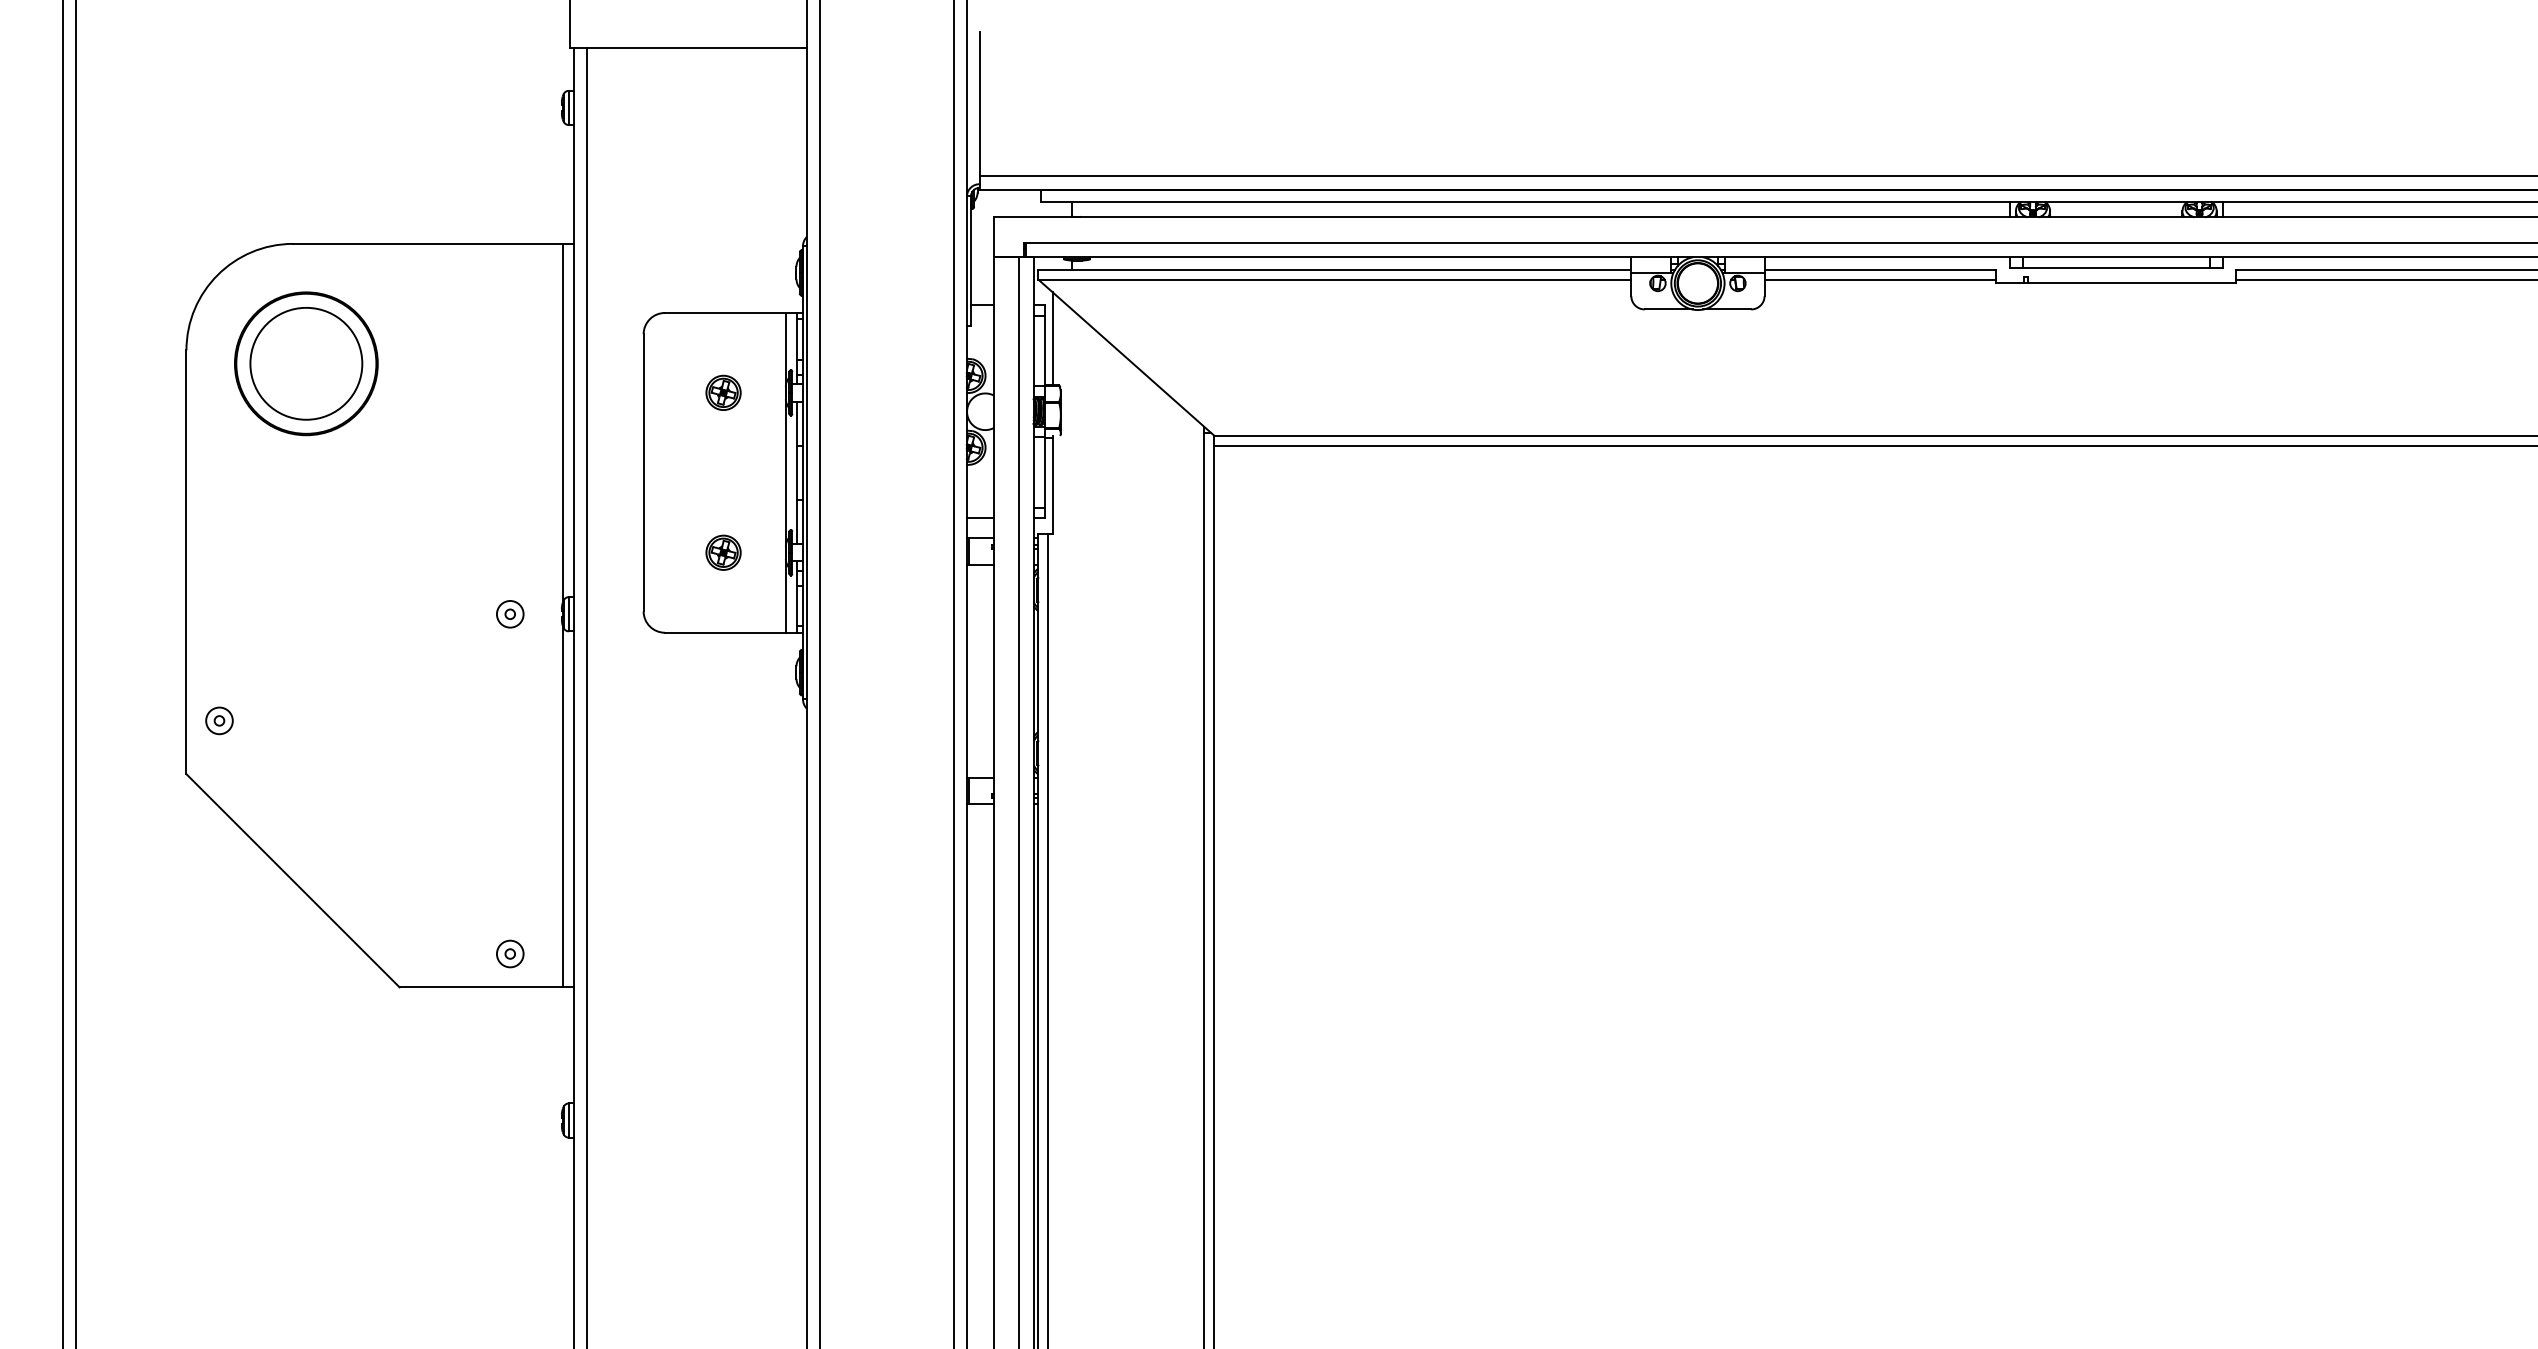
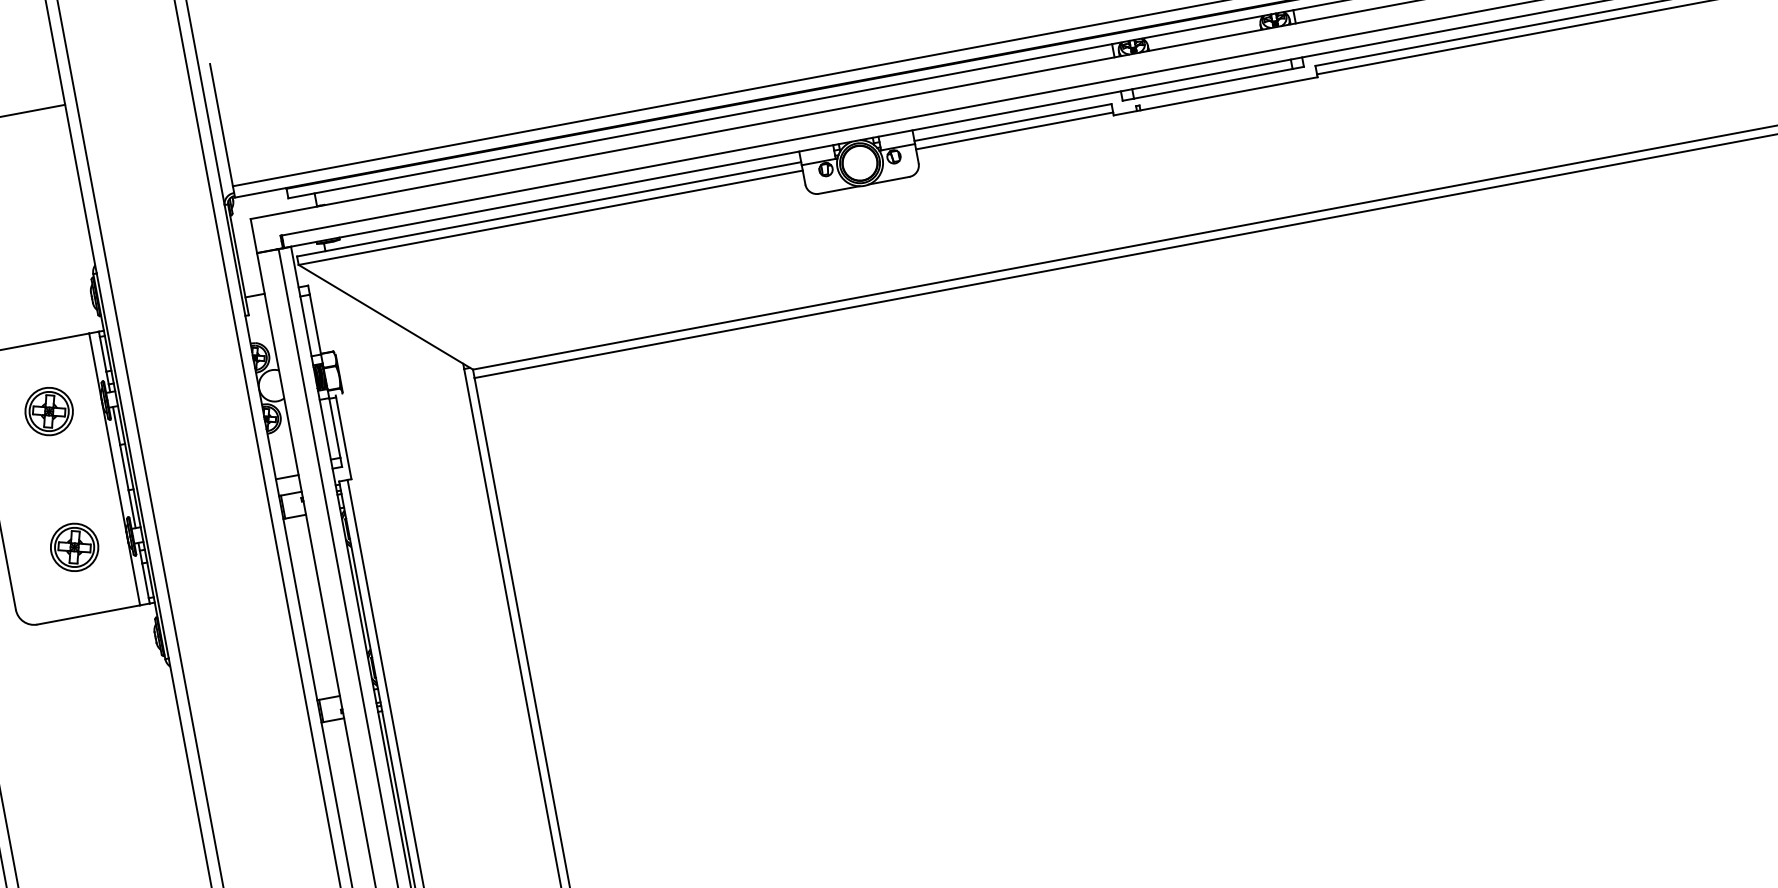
line: (1052, 338) -> (320, 312), removed
part: (723, 392) -> (48, 411), size x1.6
part: (723, 552) -> (74, 547), size x1.6

